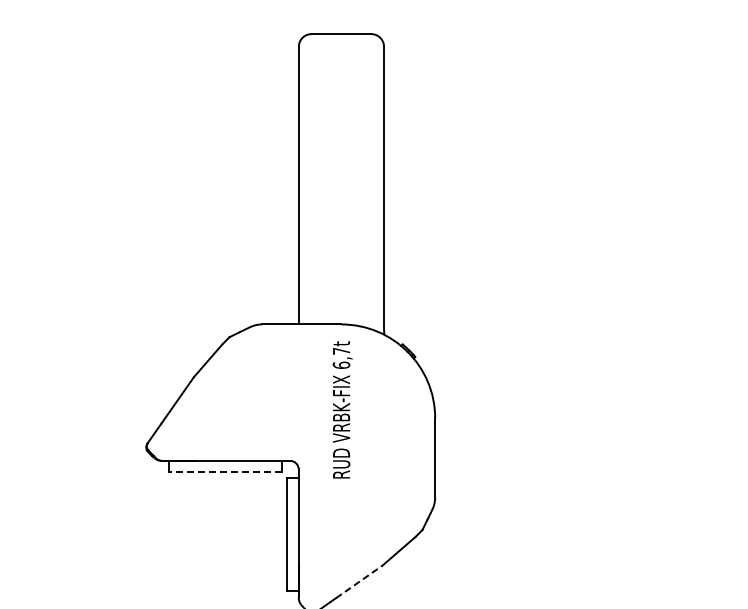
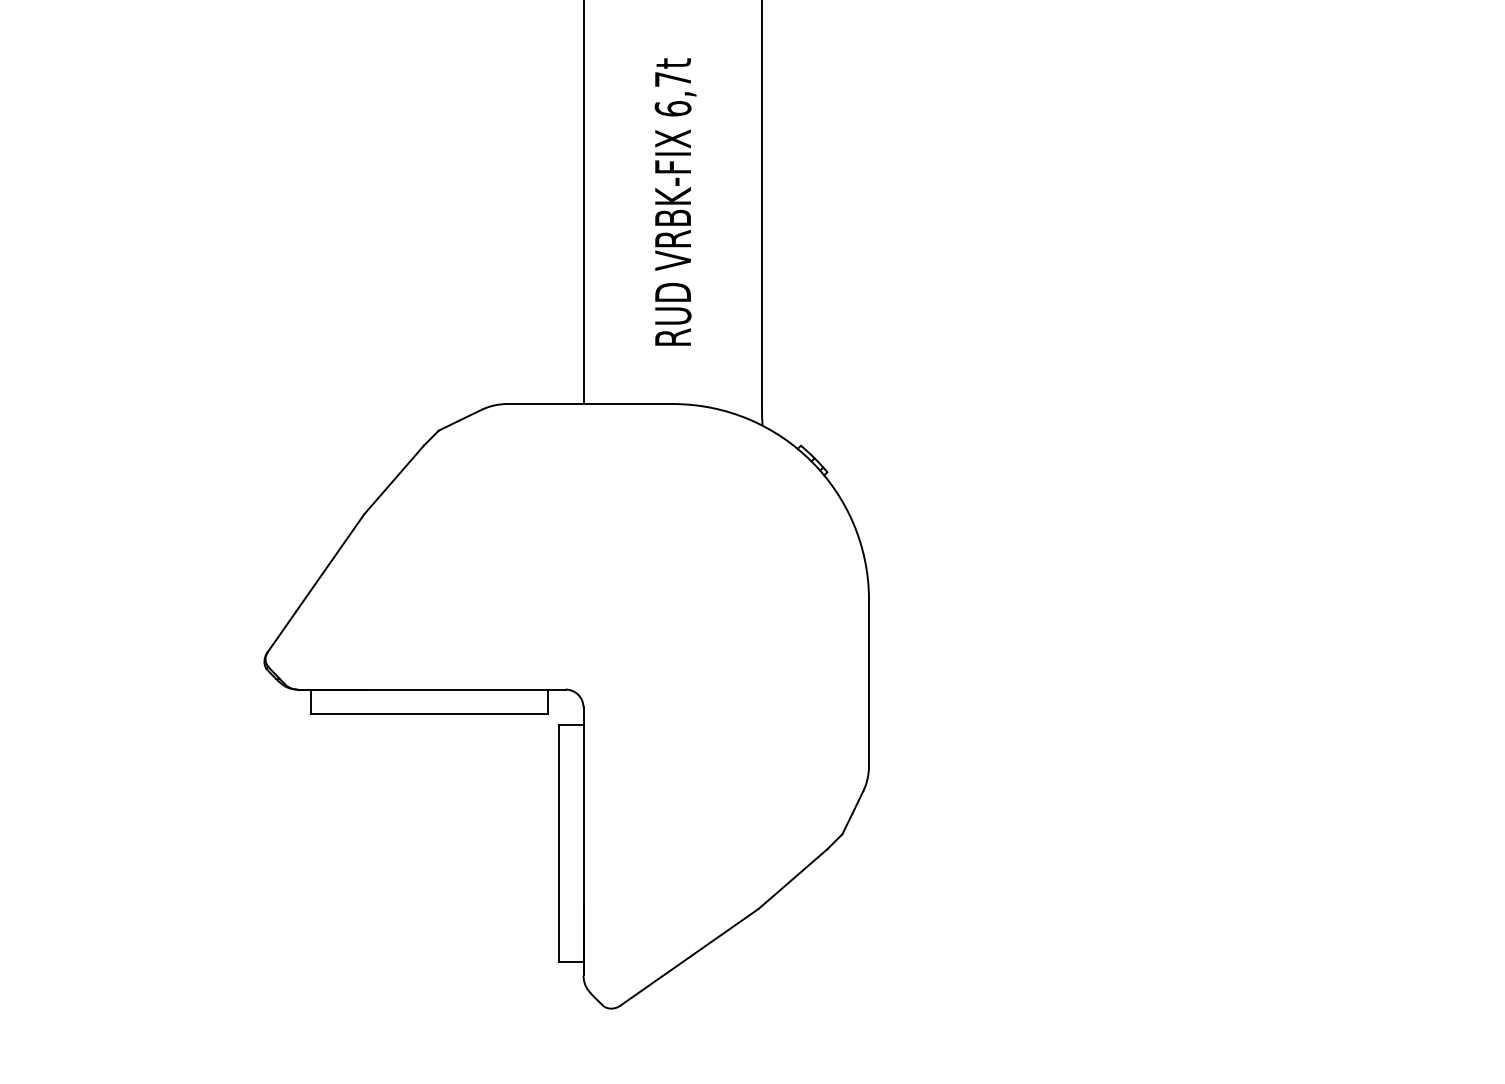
text: (342, 409) -> (675, 201), moved
line: (225, 472) -> (430, 713), dashed -> solid
line: (359, 581) -> (710, 941), dashed -> solid

